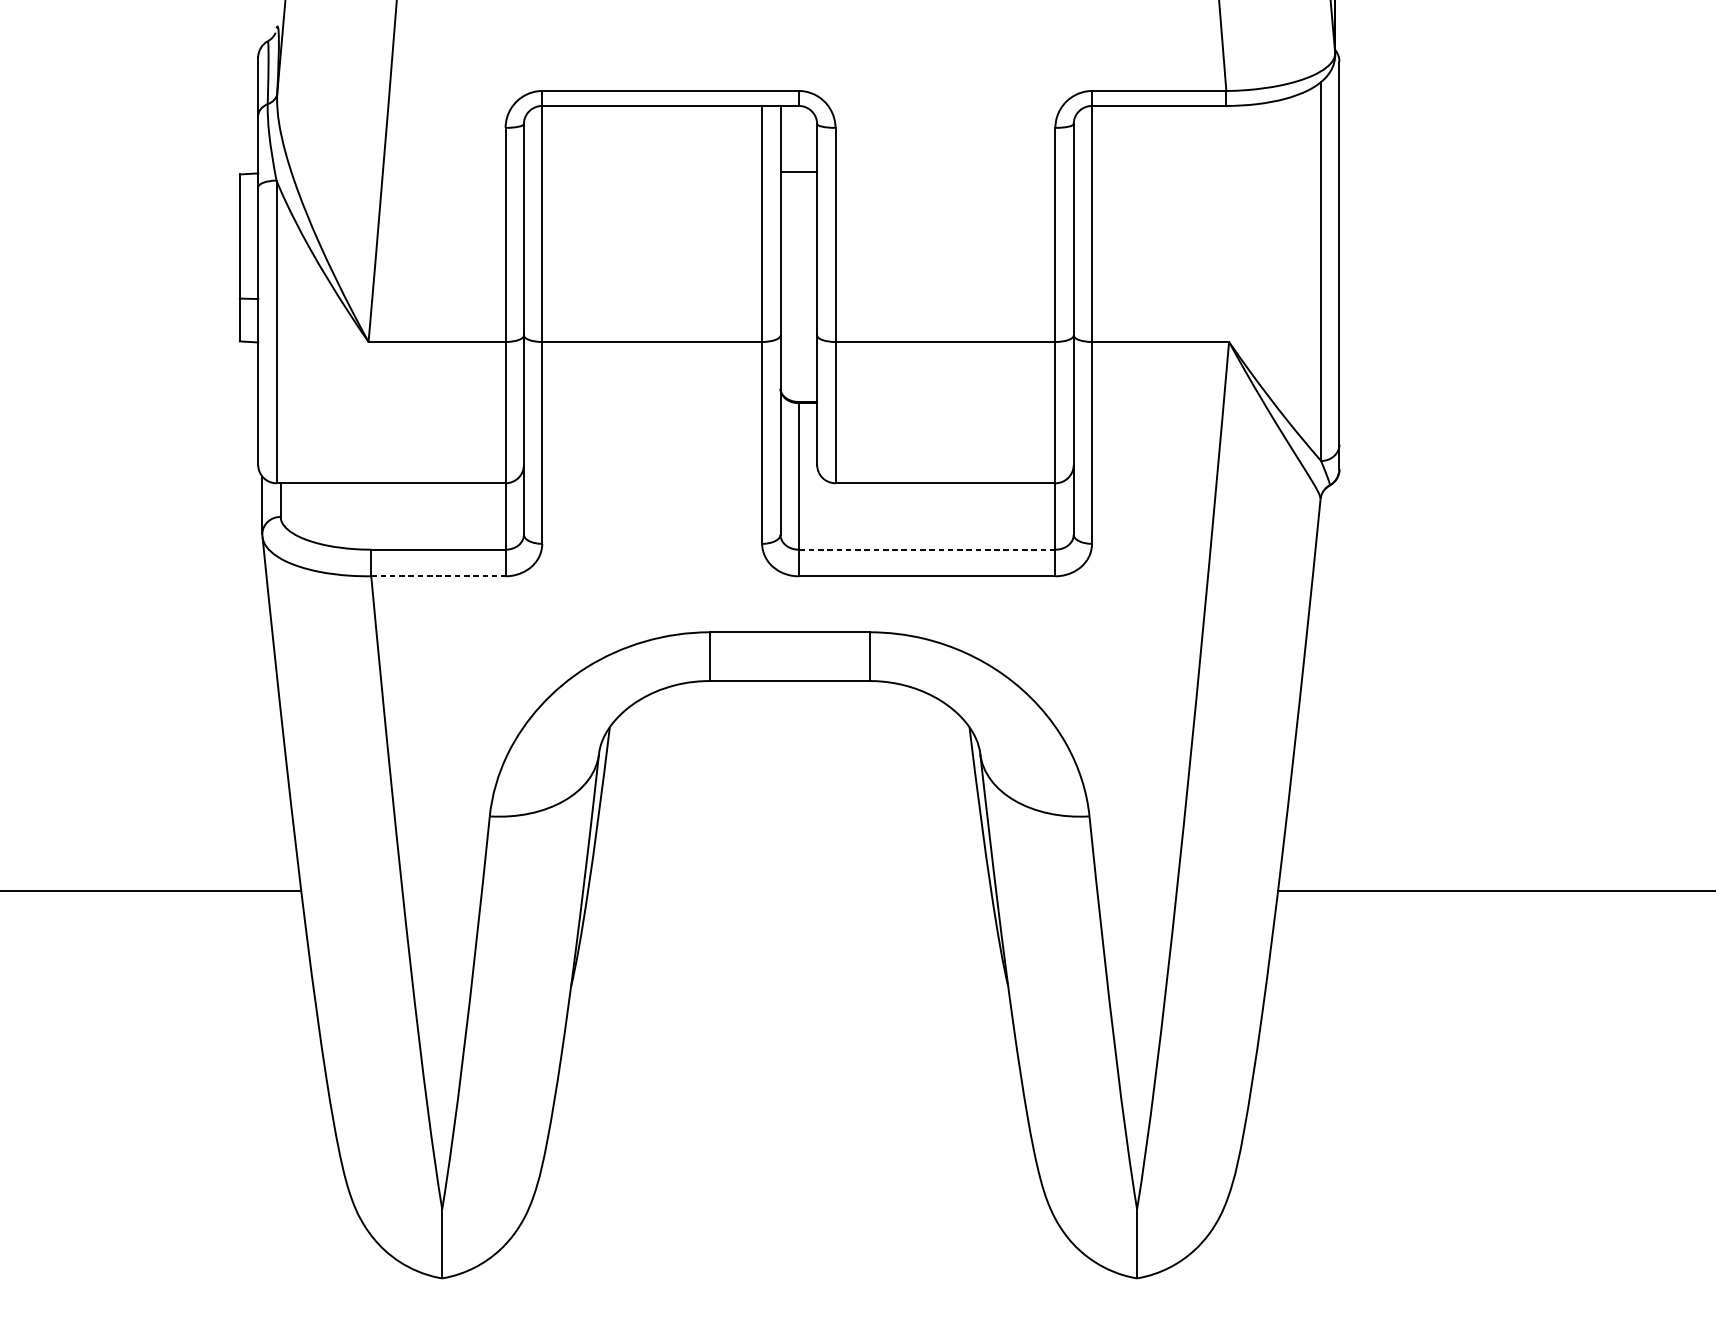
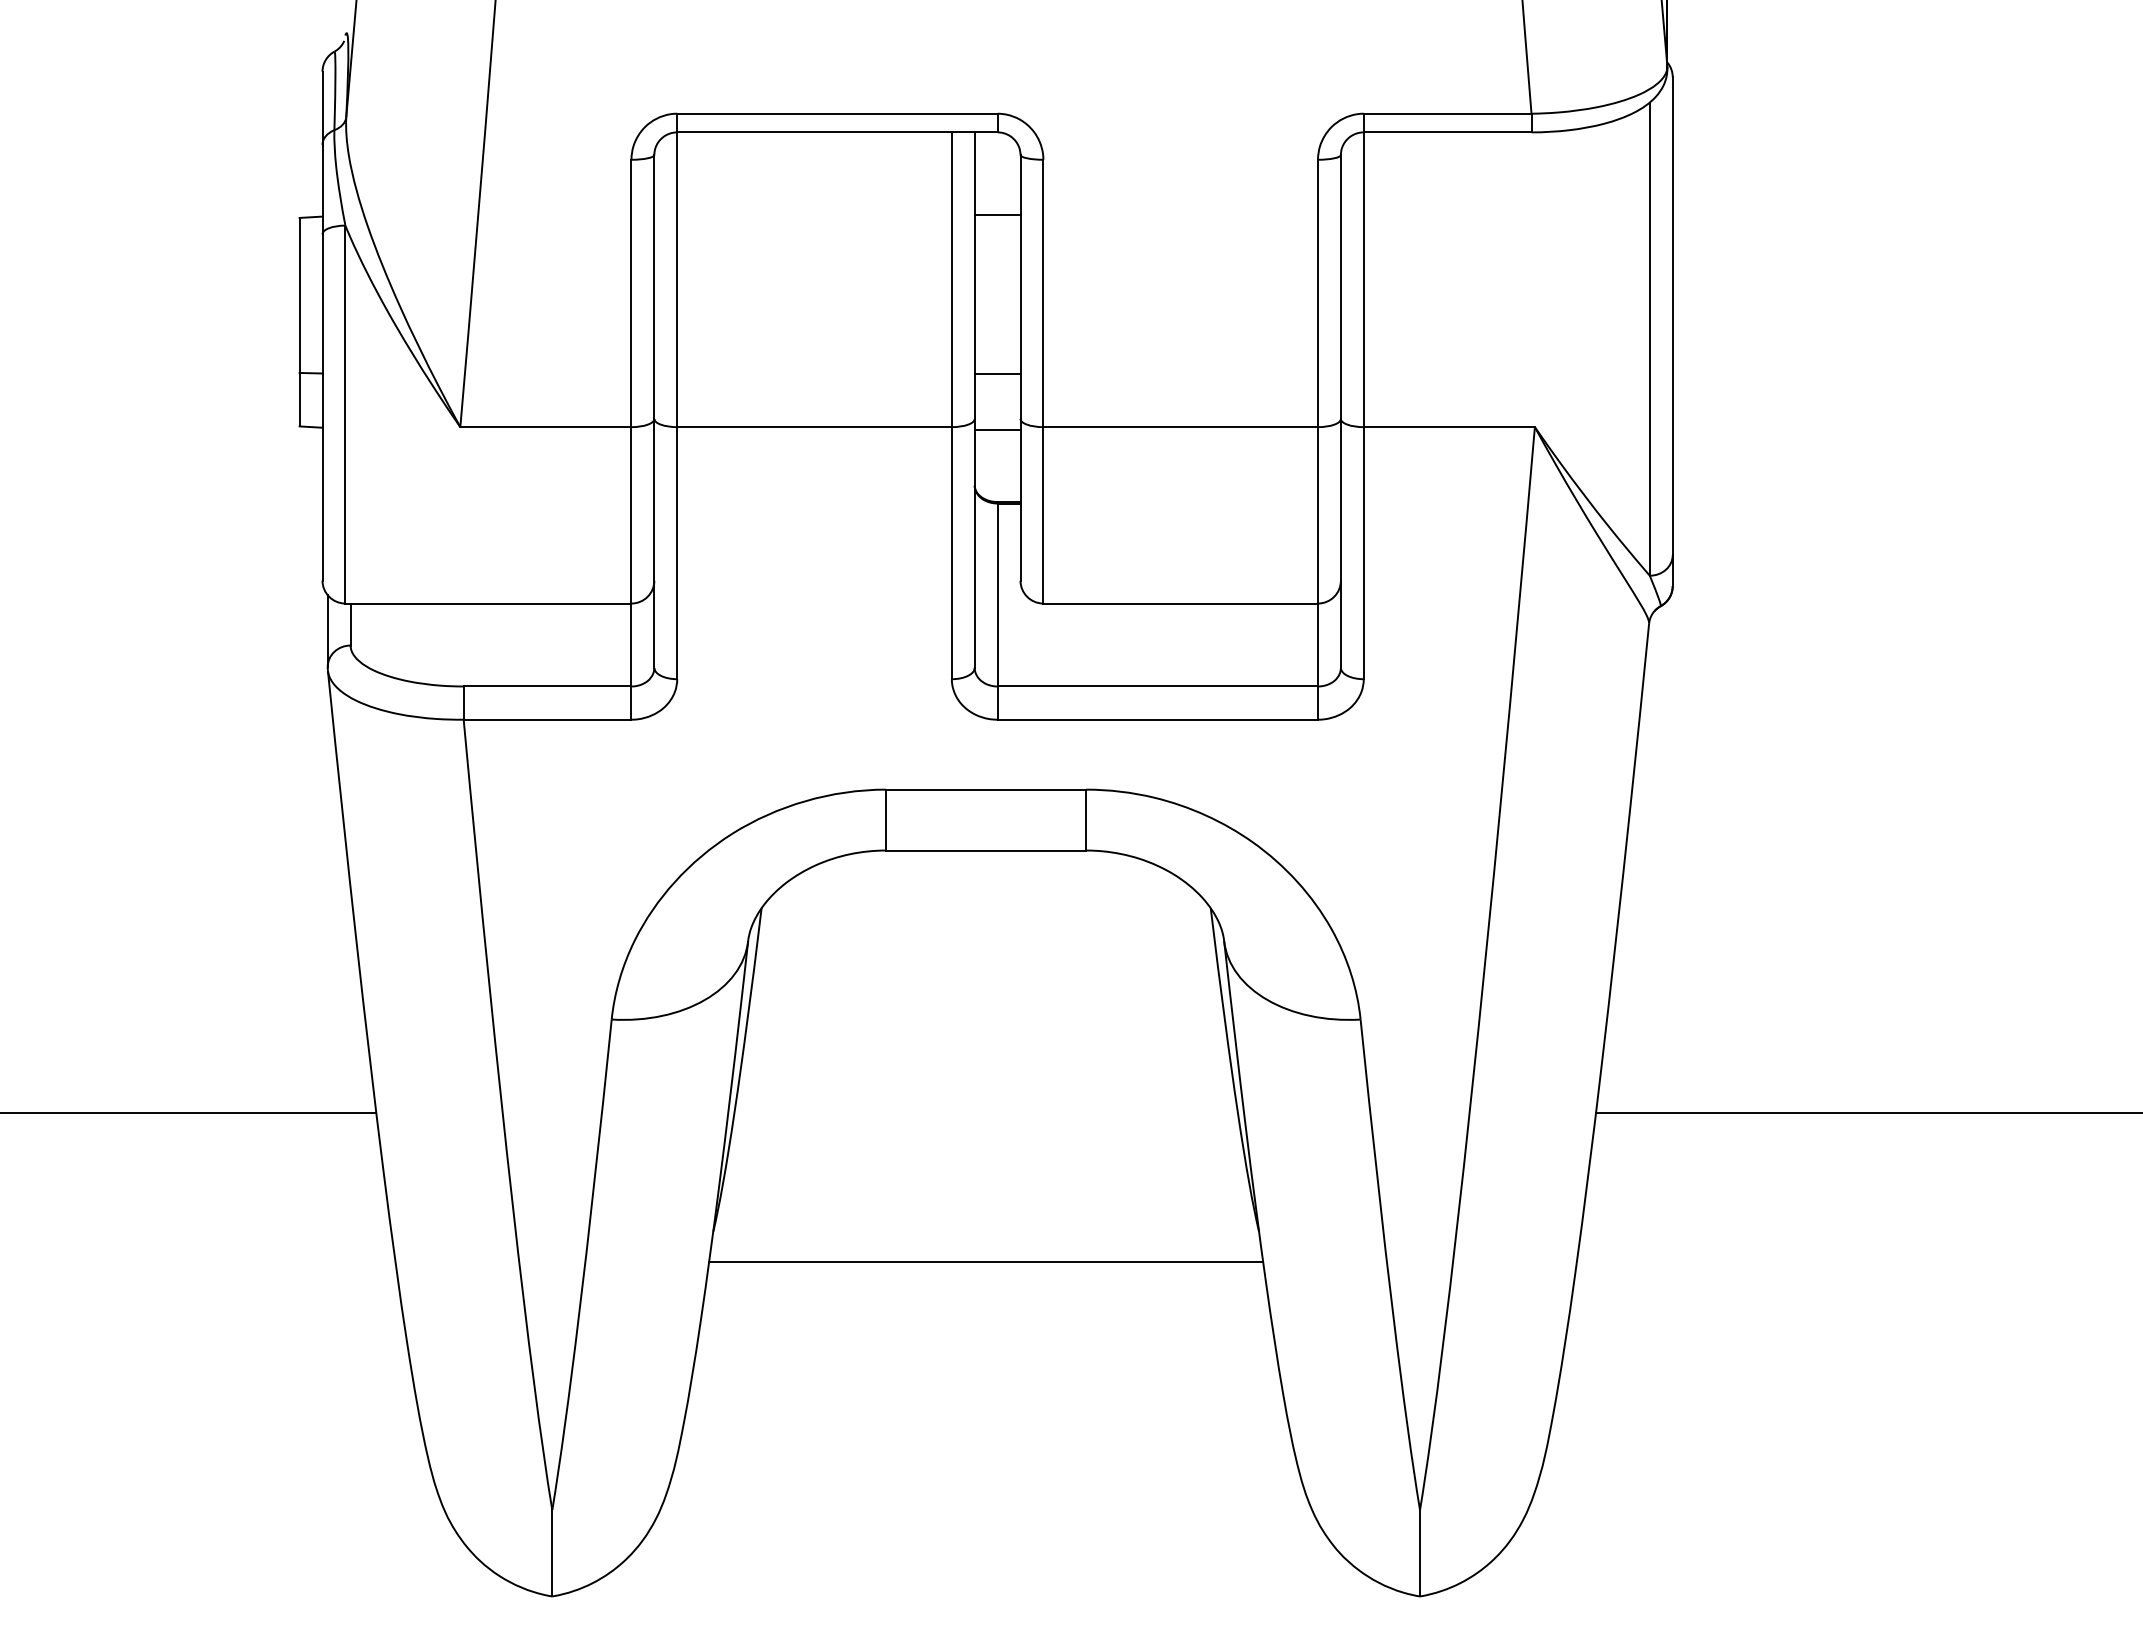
line: (798, 299) -> (997, 374), added
line: (798, 343) -> (997, 429), added
line: (926, 549) -> (1157, 686), dashed -> solid
line: (438, 576) -> (547, 719), dashed -> solid
line: (789, 1010) -> (986, 1261), added

